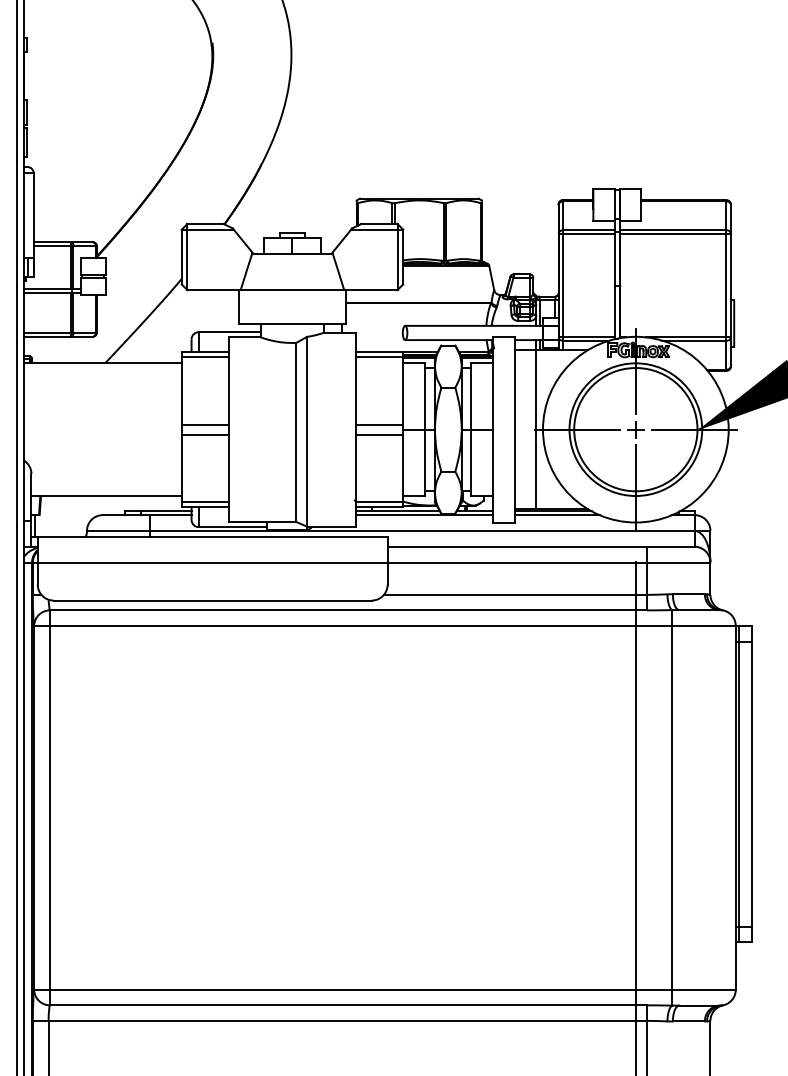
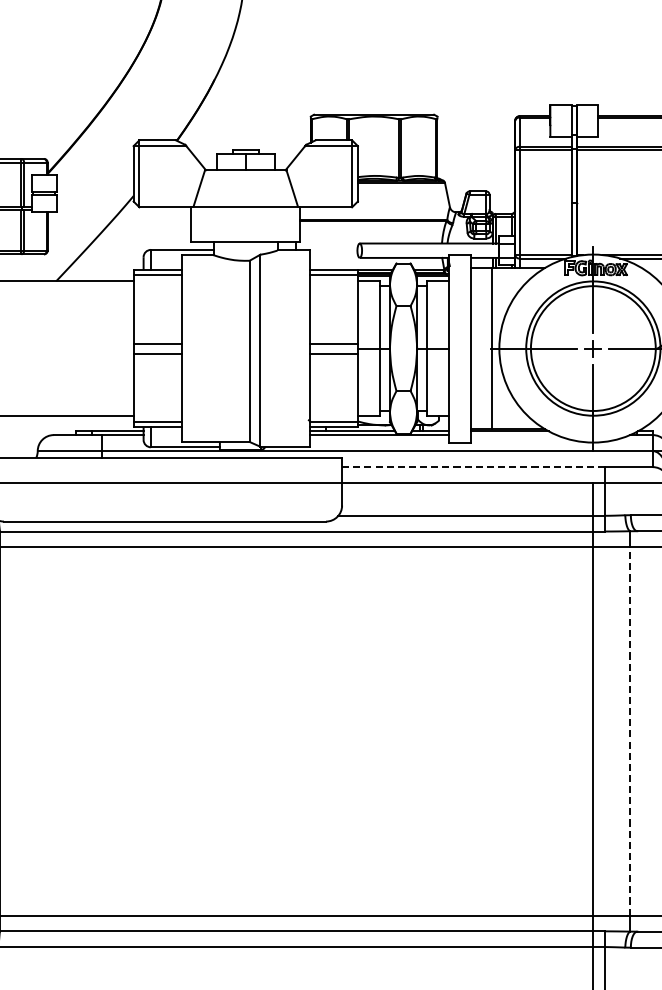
line: (556, 515) -> (513, 435), removed
line: (517, 546) -> (473, 466), solid -> dashed
line: (672, 807) -> (630, 731), solid -> dashed

